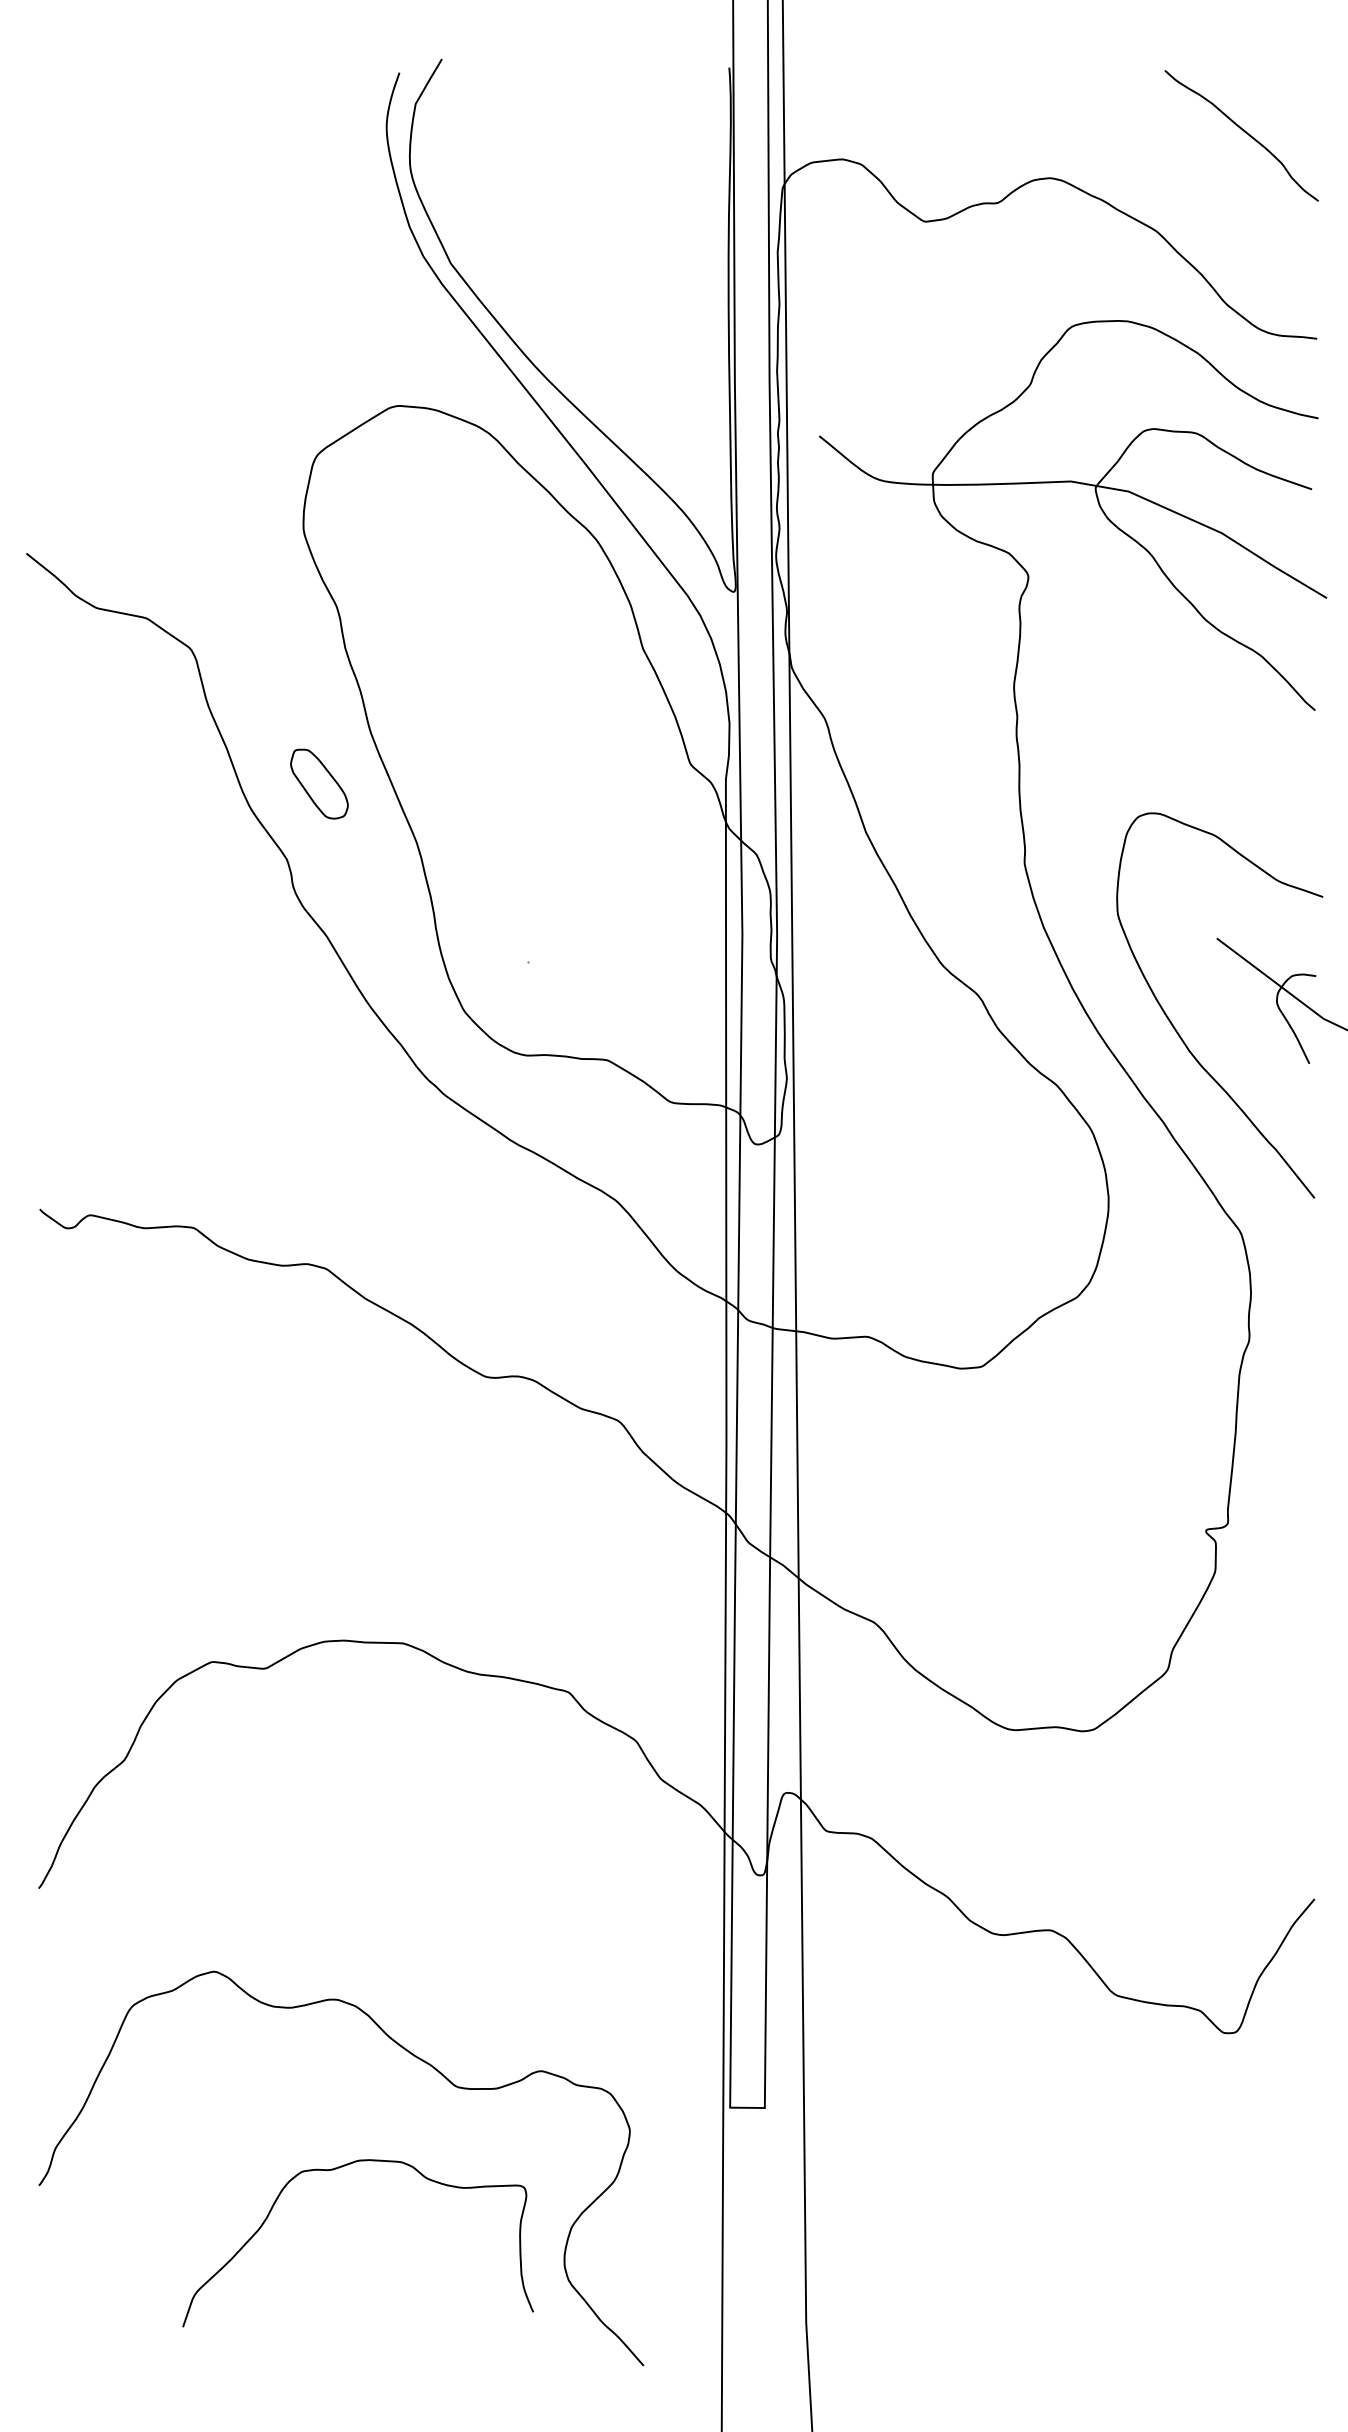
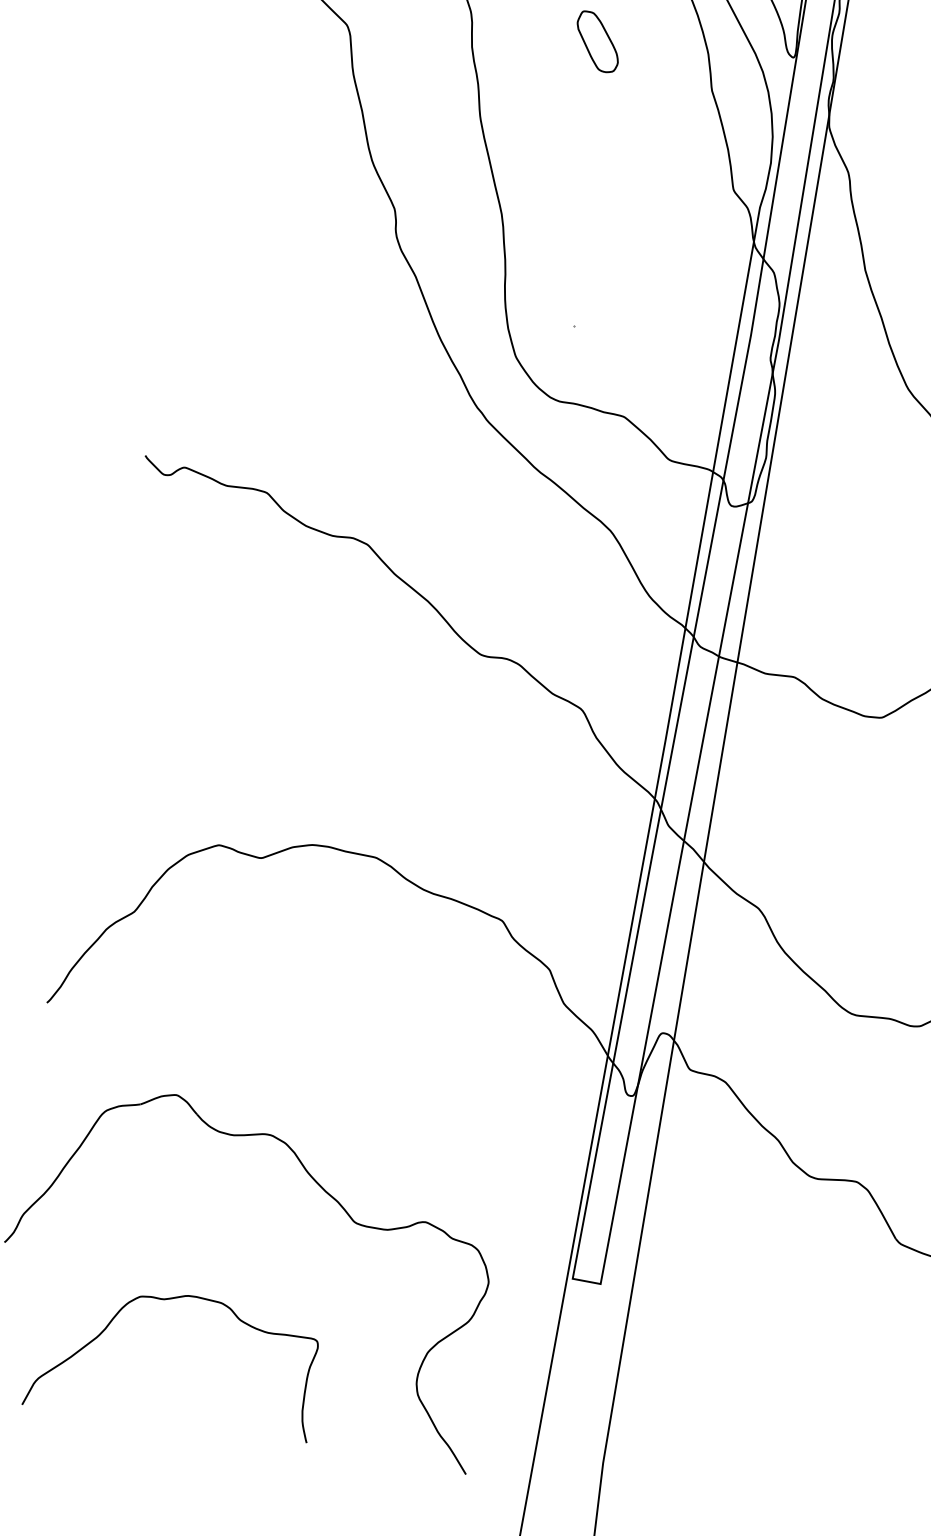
part: (319, 783) -> (597, 41), moved
curve: (333, 2170) -> (165, 1300), moved

